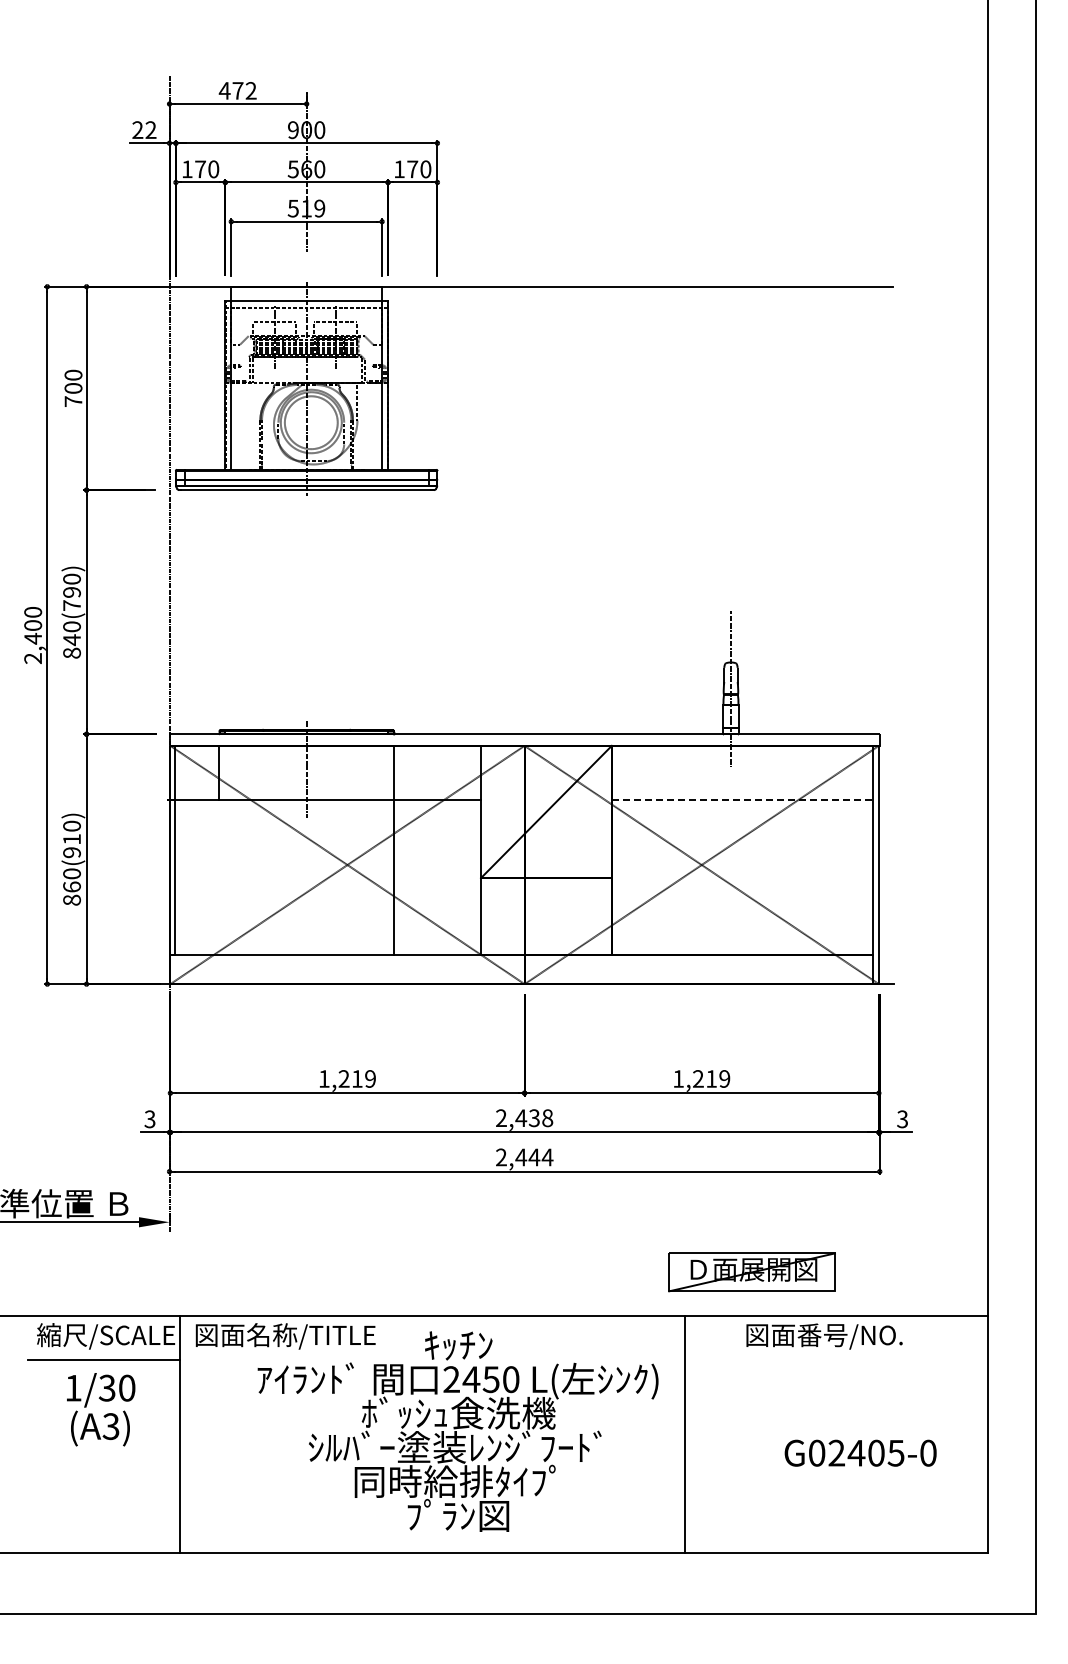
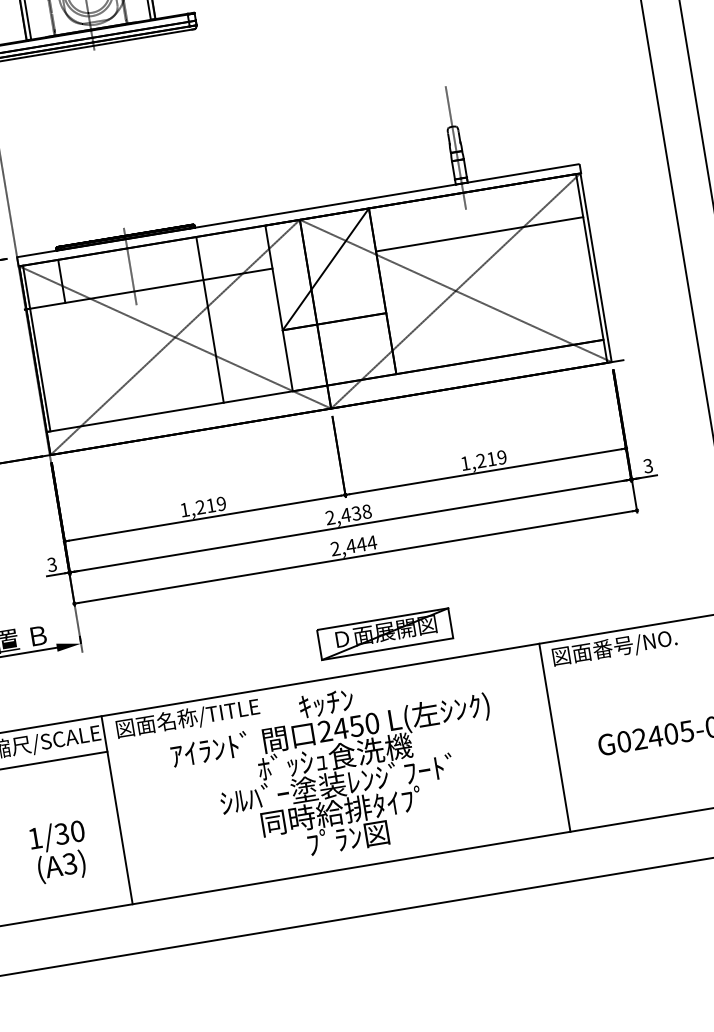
line: (742, 800) -> (479, 234), dashed -> solid
part: (751, 1272) -> (384, 634), moved
text: (101, 1409) -> (60, 851), moved
line: (684, 1433) -> (554, 737), moved

